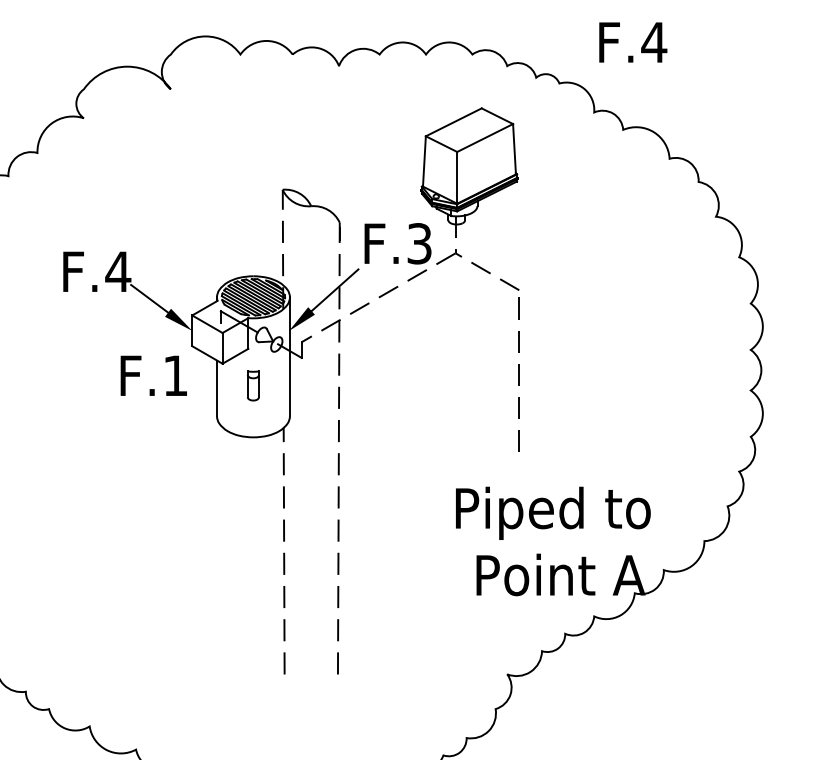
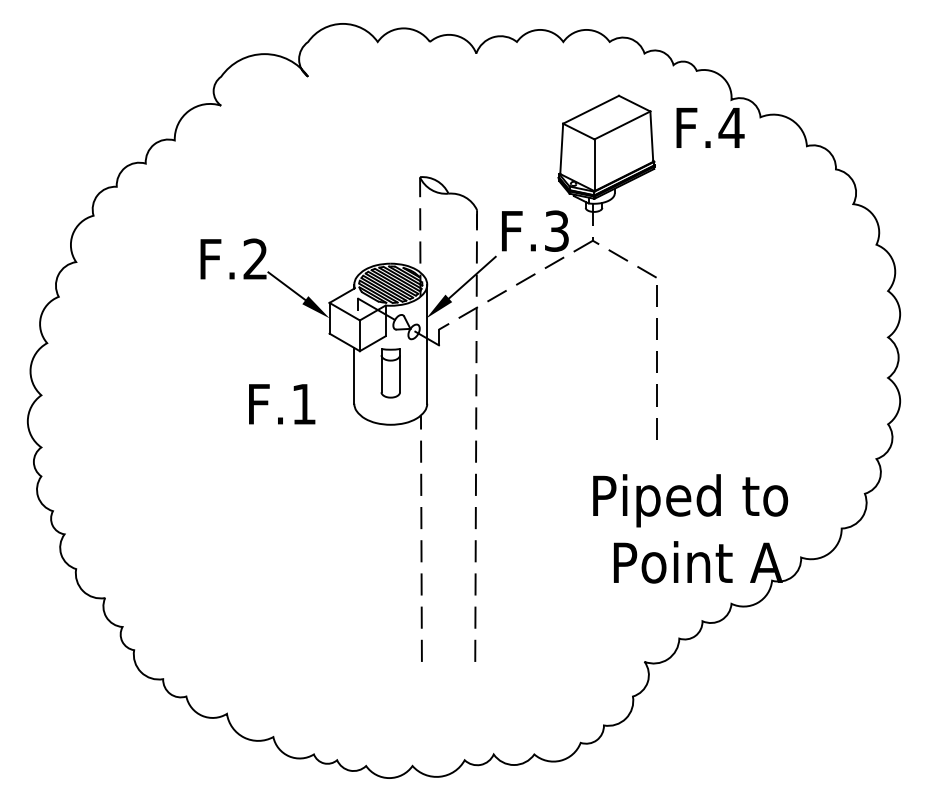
text: (633, 42) -> (710, 127), moved
text: (118, 271) -> (255, 258), F.4 -> F.2
text: (154, 376) -> (282, 404), moved
part: (253, 386) -> (390, 373), size x1.67

